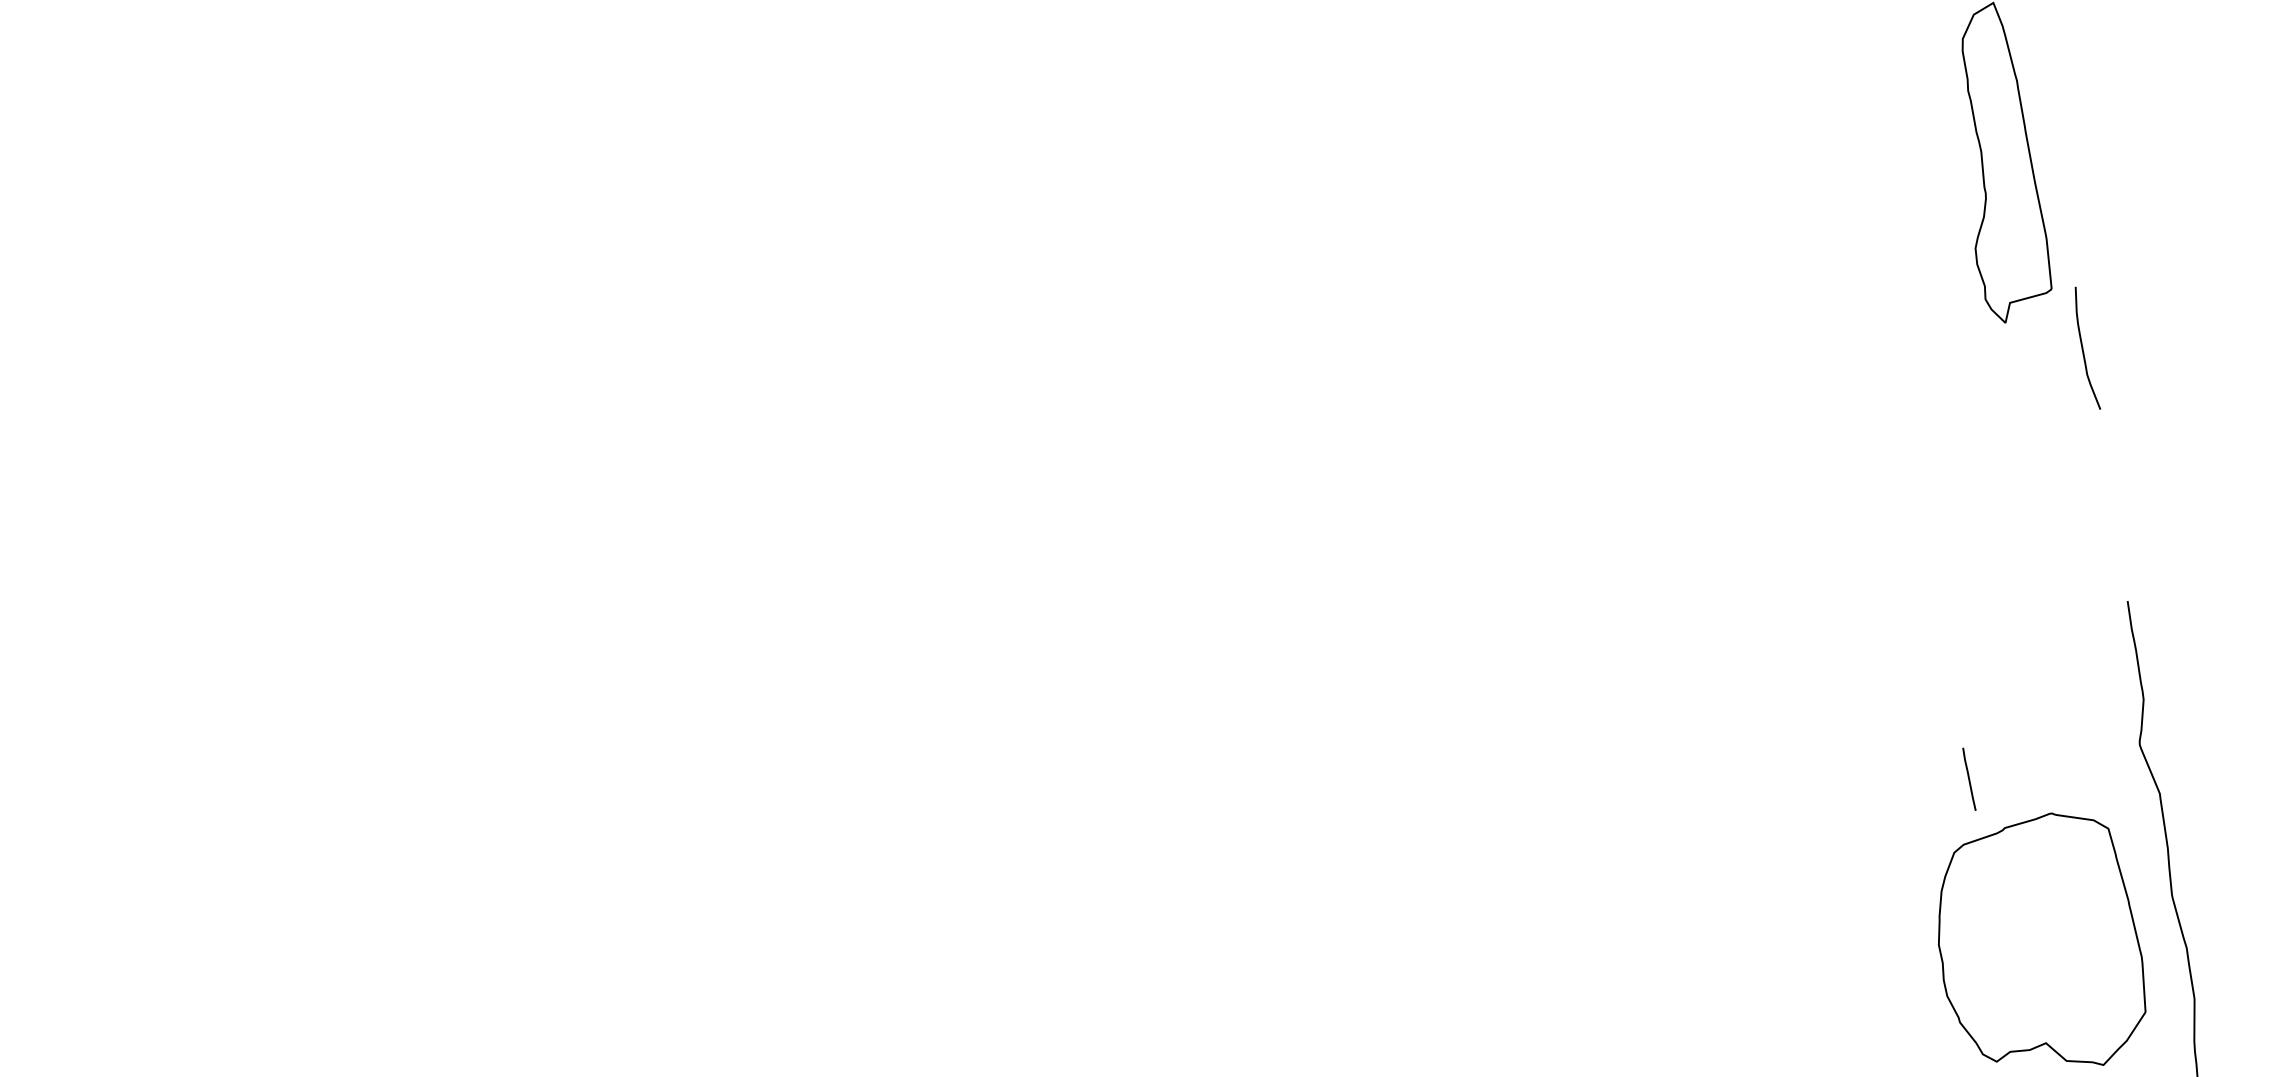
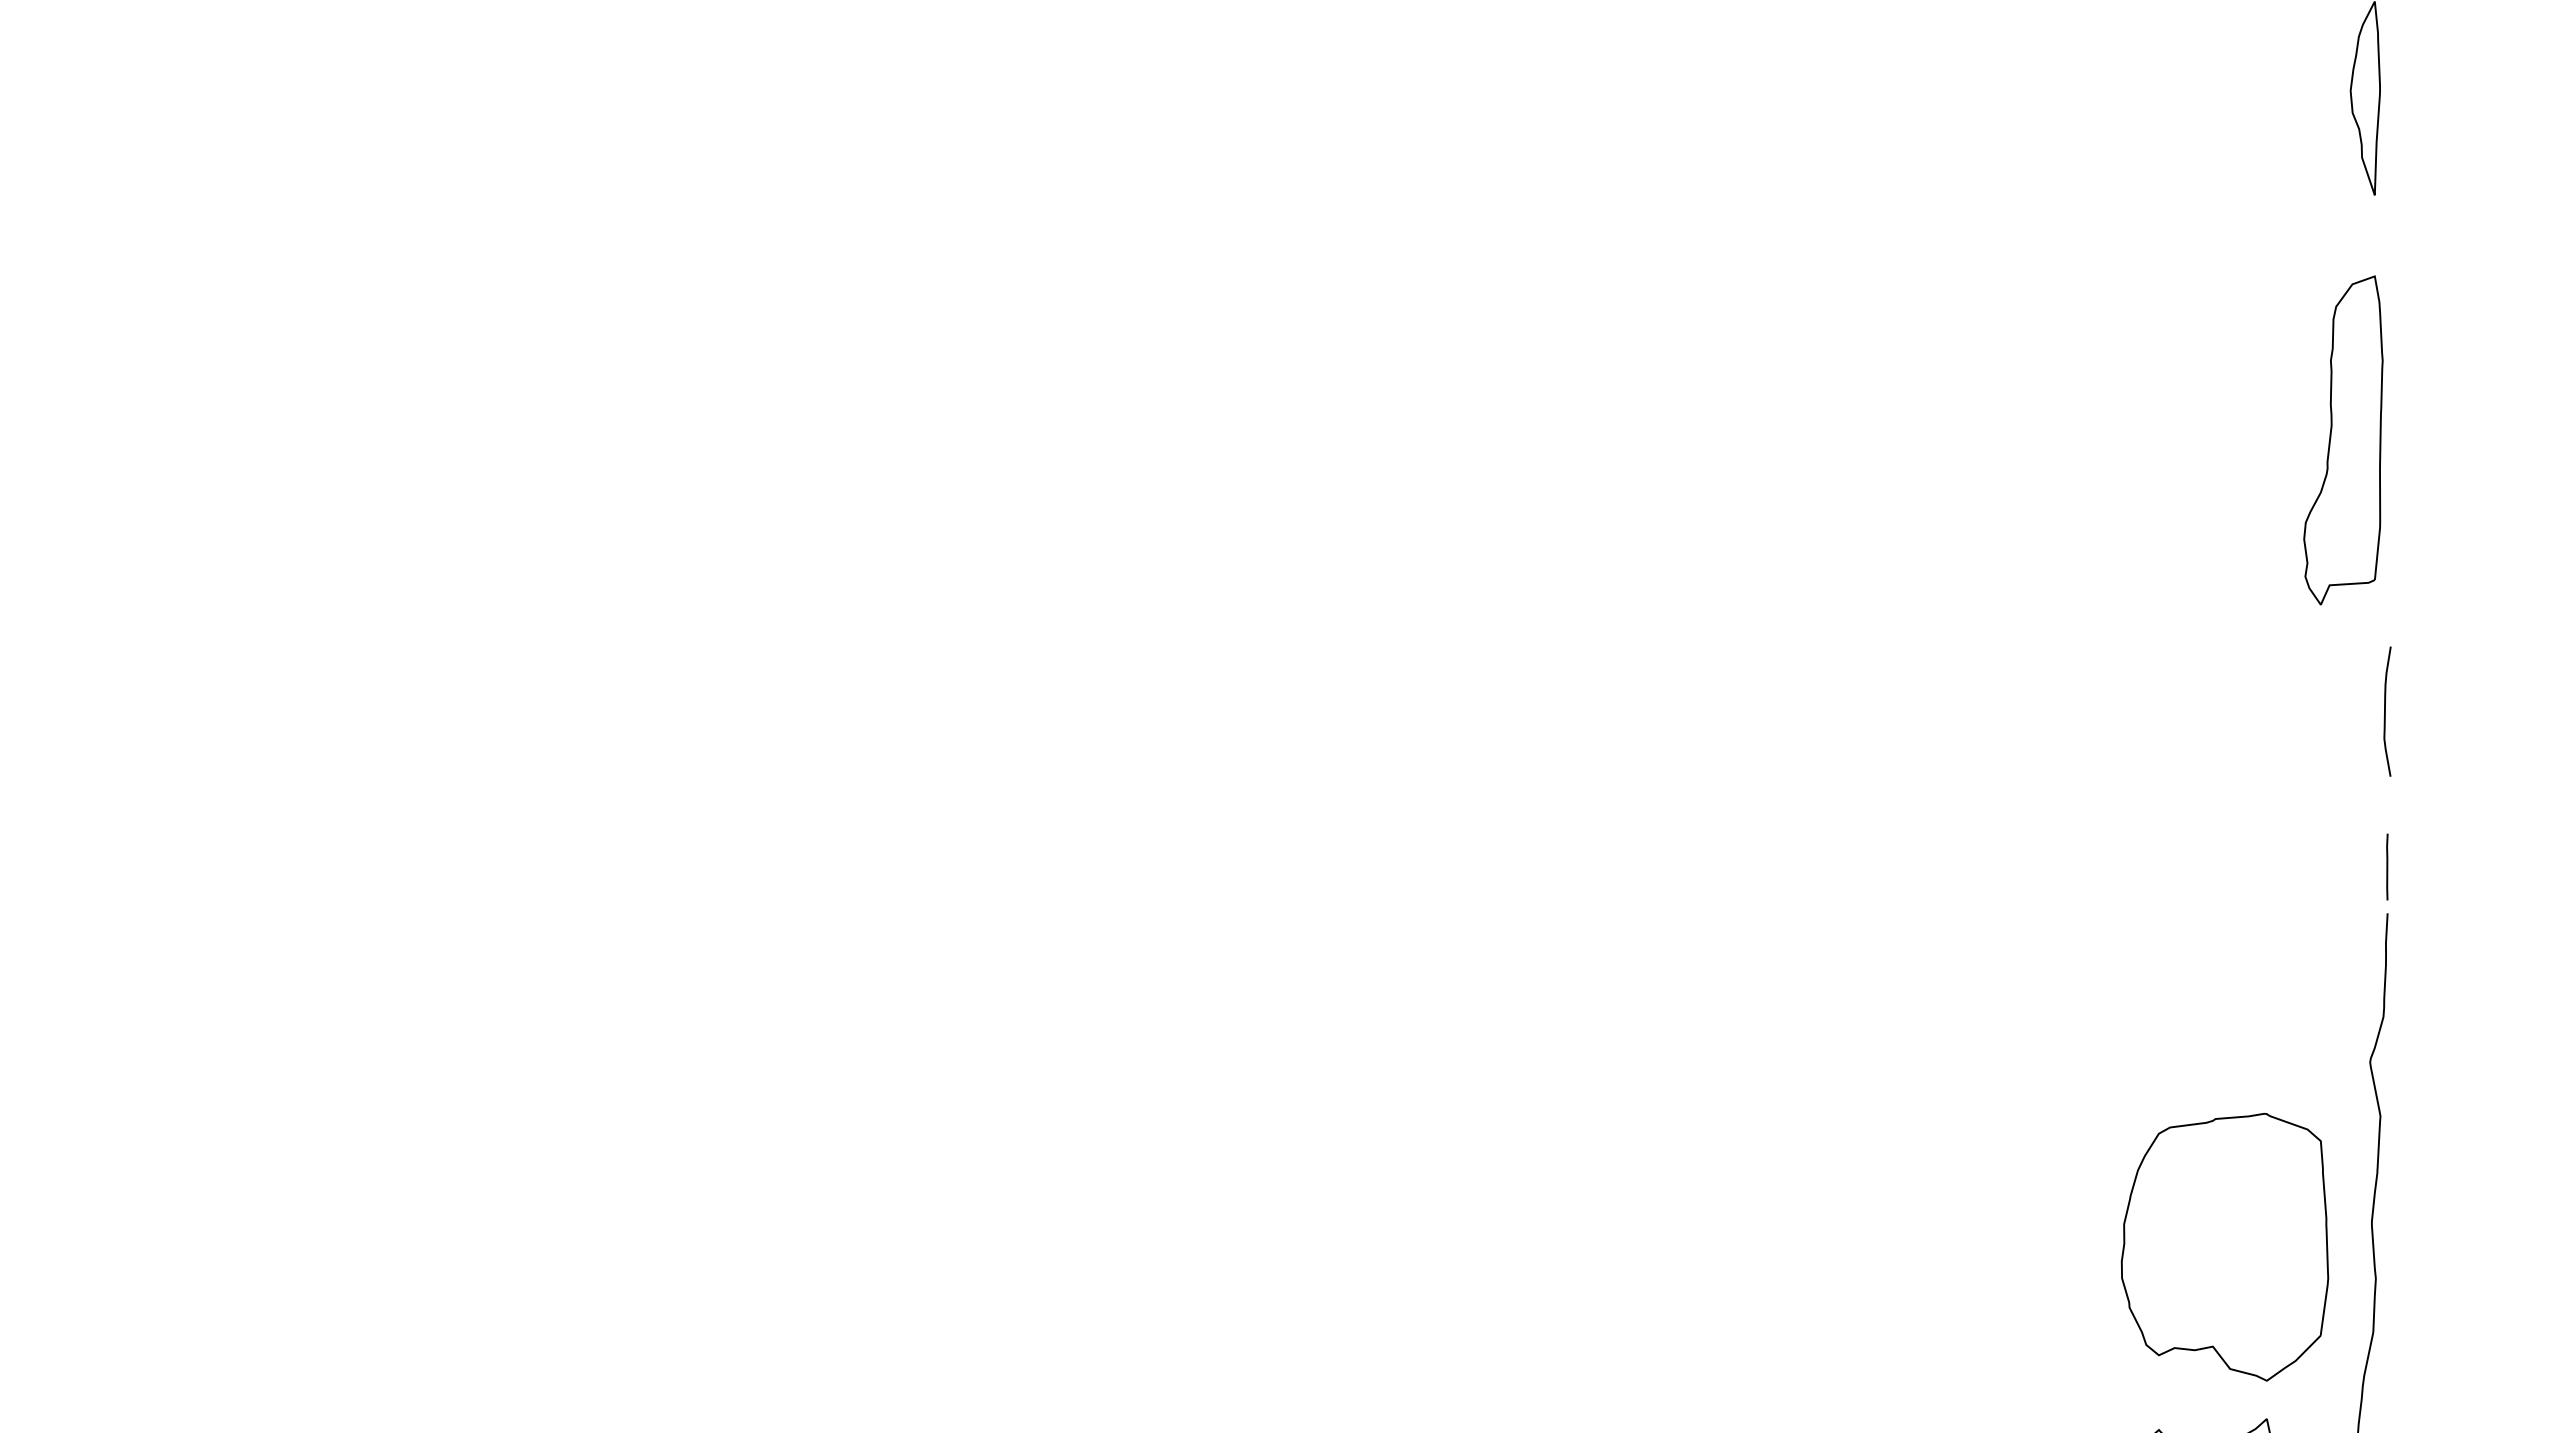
curve: (2083, 349) -> (2385, 711), moved
line: (1969, 778) -> (2387, 866), moved

